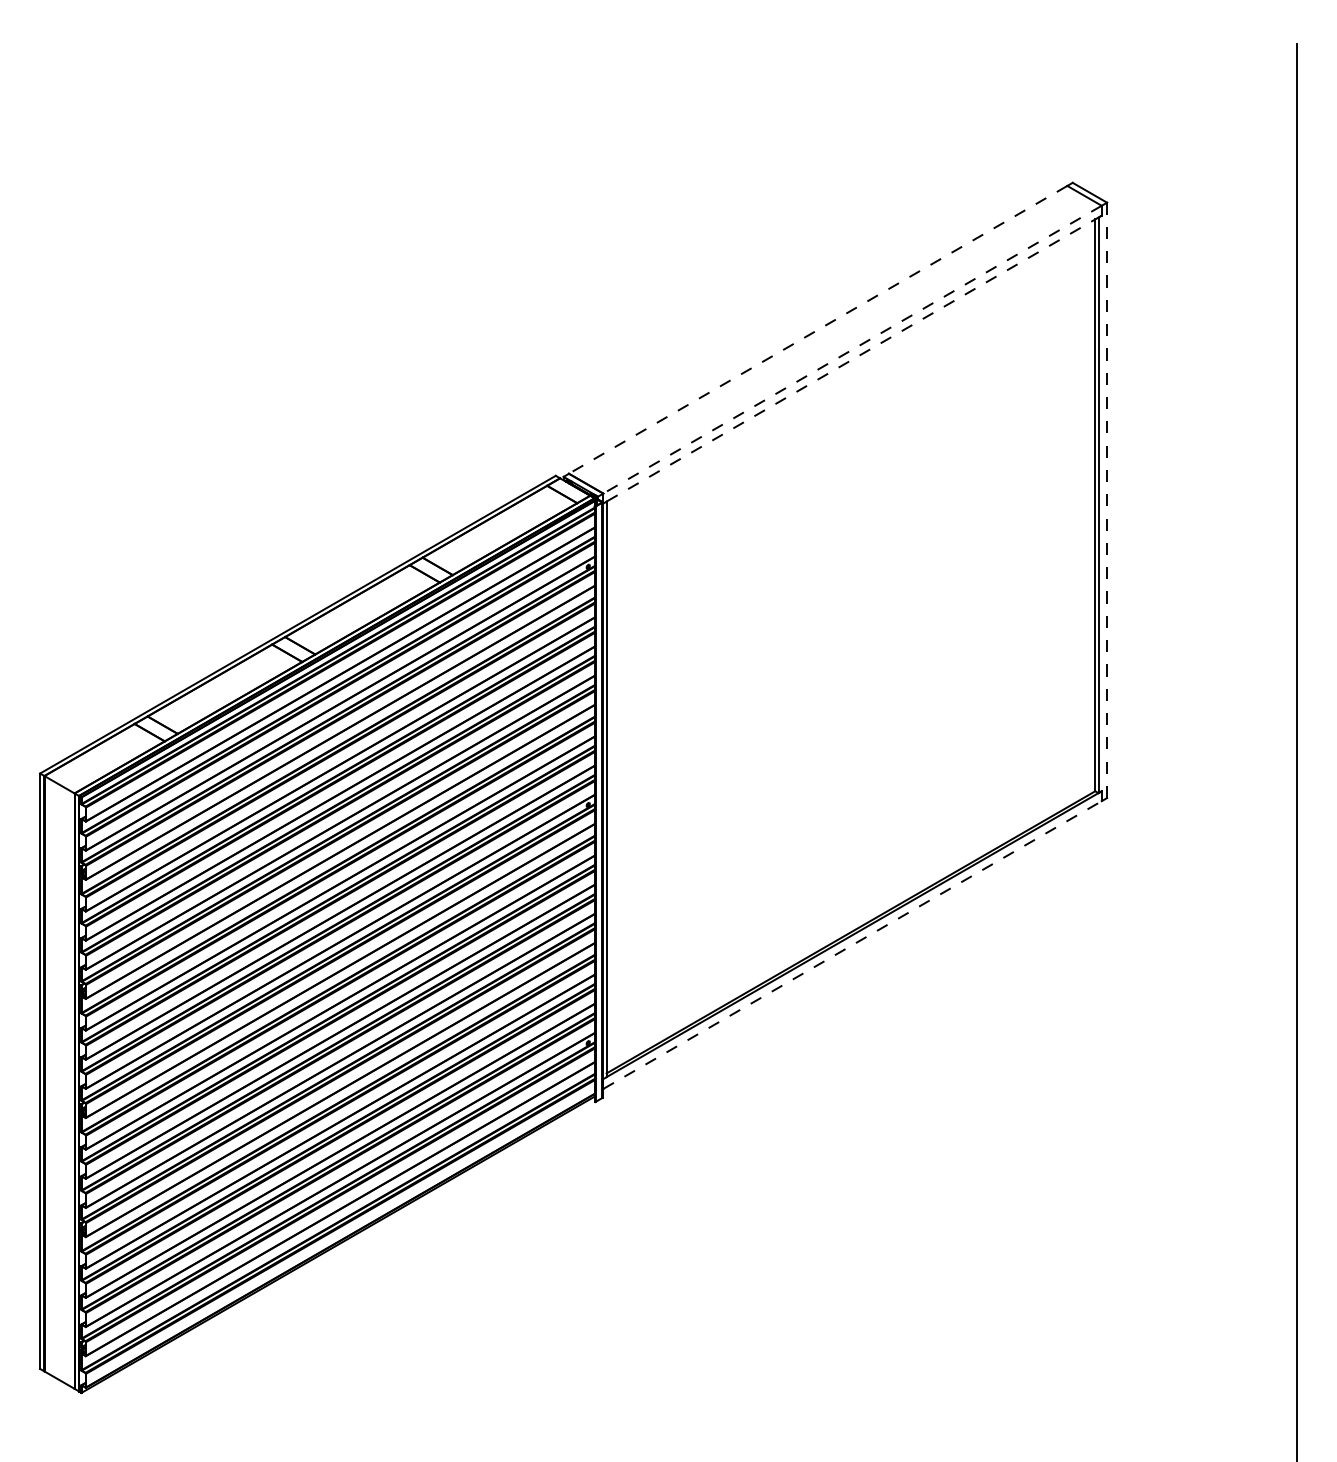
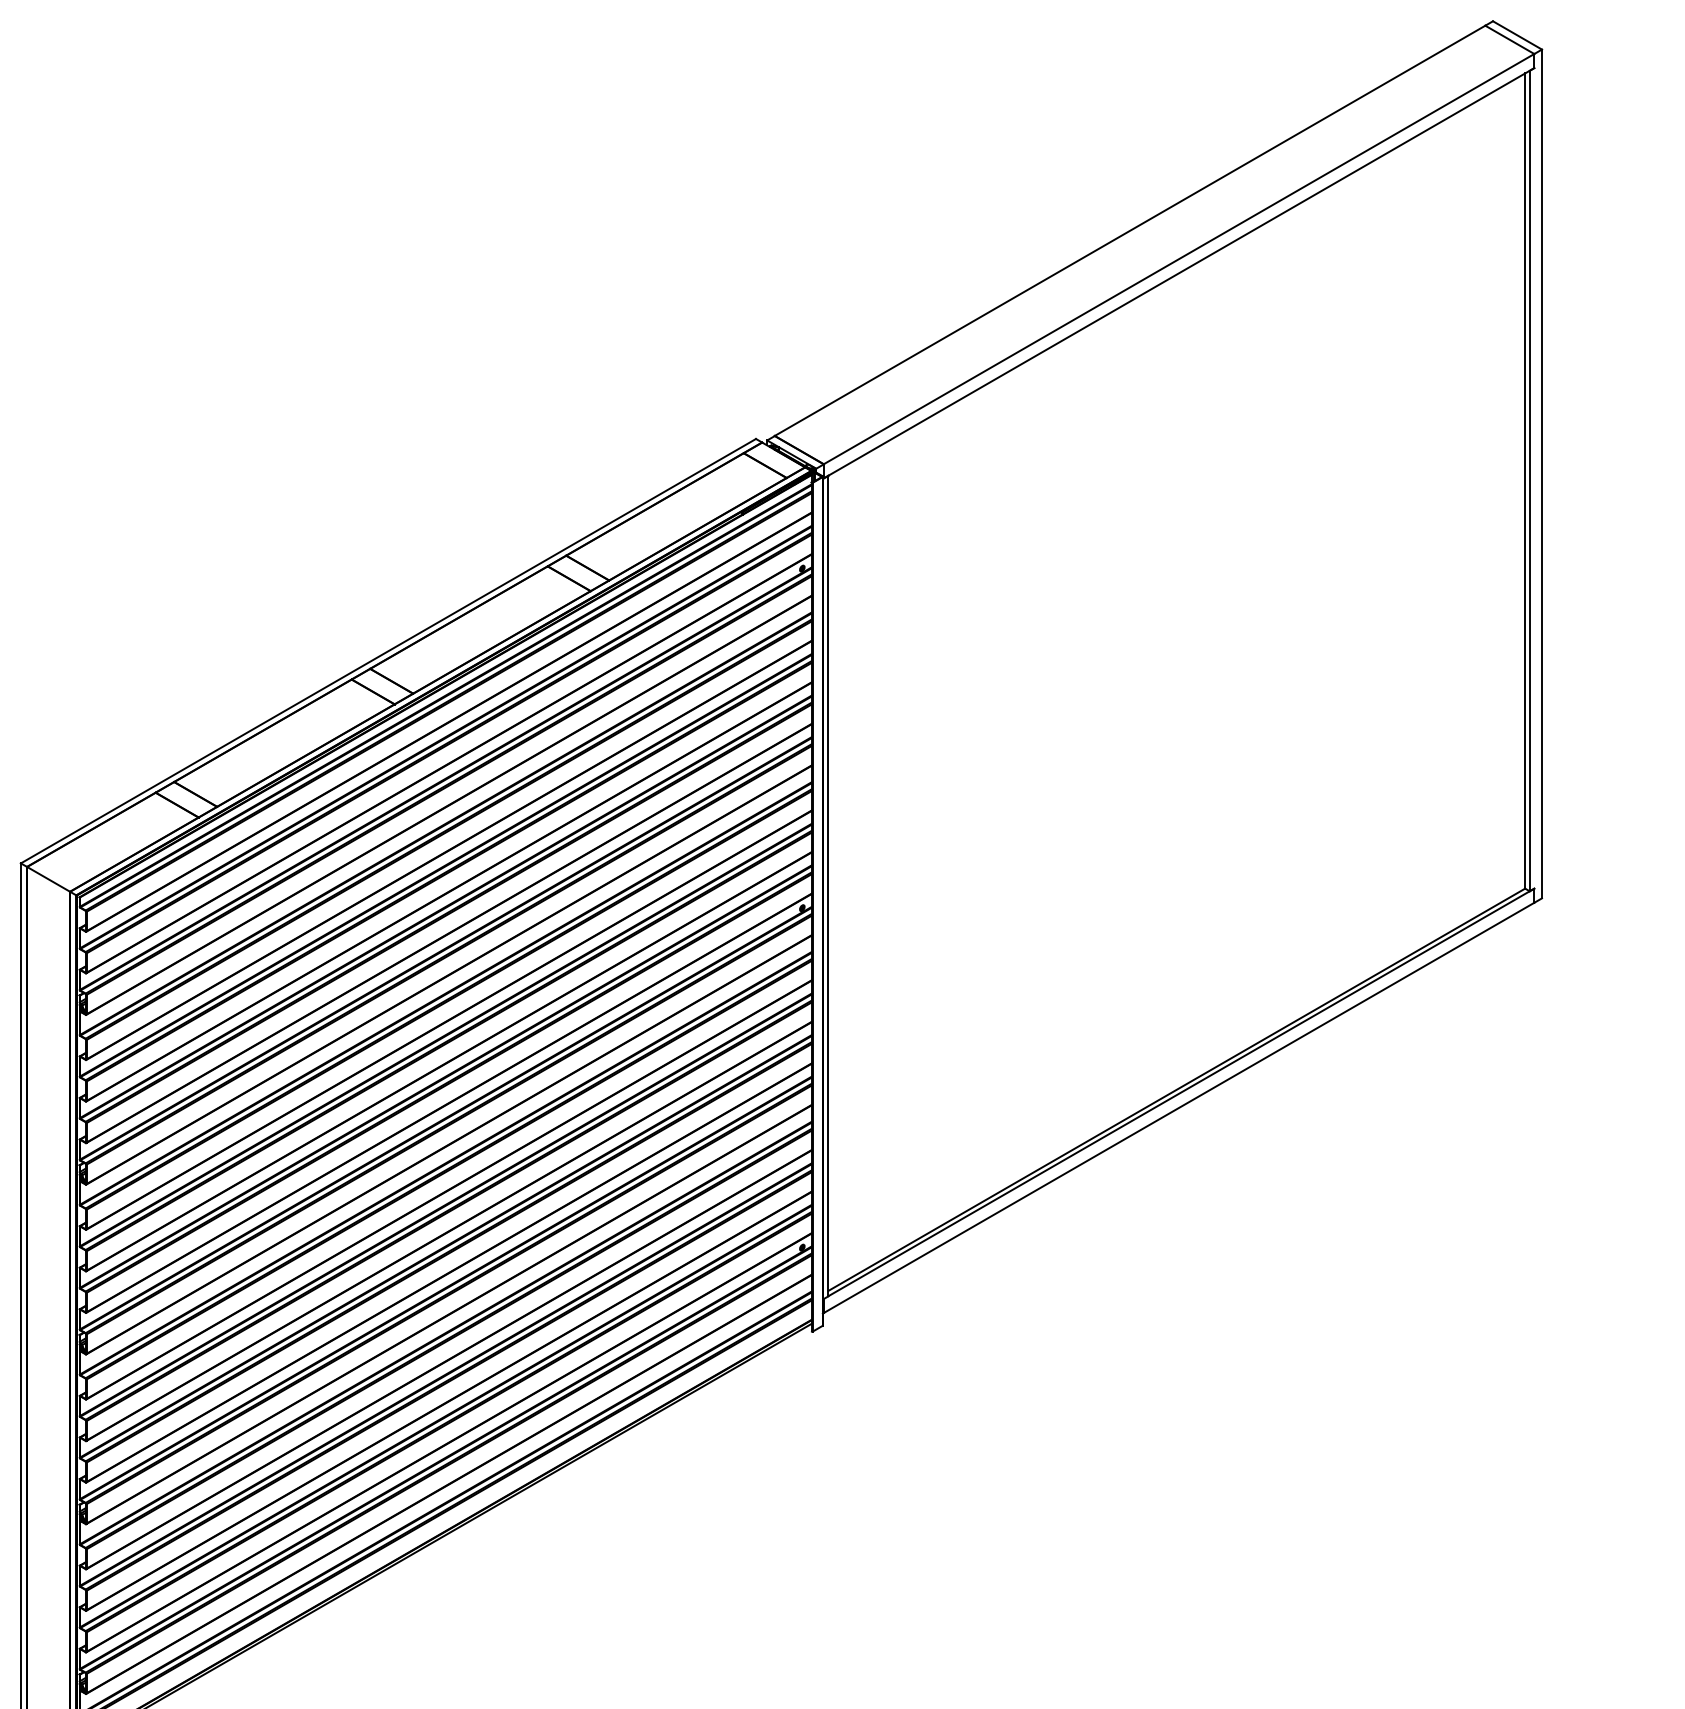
line: (818, 329) -> (1130, 230), dashed -> solid
line: (852, 349) -> (1179, 258), dashed -> solid
line: (852, 359) -> (1179, 273), dashed -> solid
line: (1107, 500) -> (1542, 474), dashed -> solid
line: (852, 945) -> (1179, 1108), dashed -> solid

